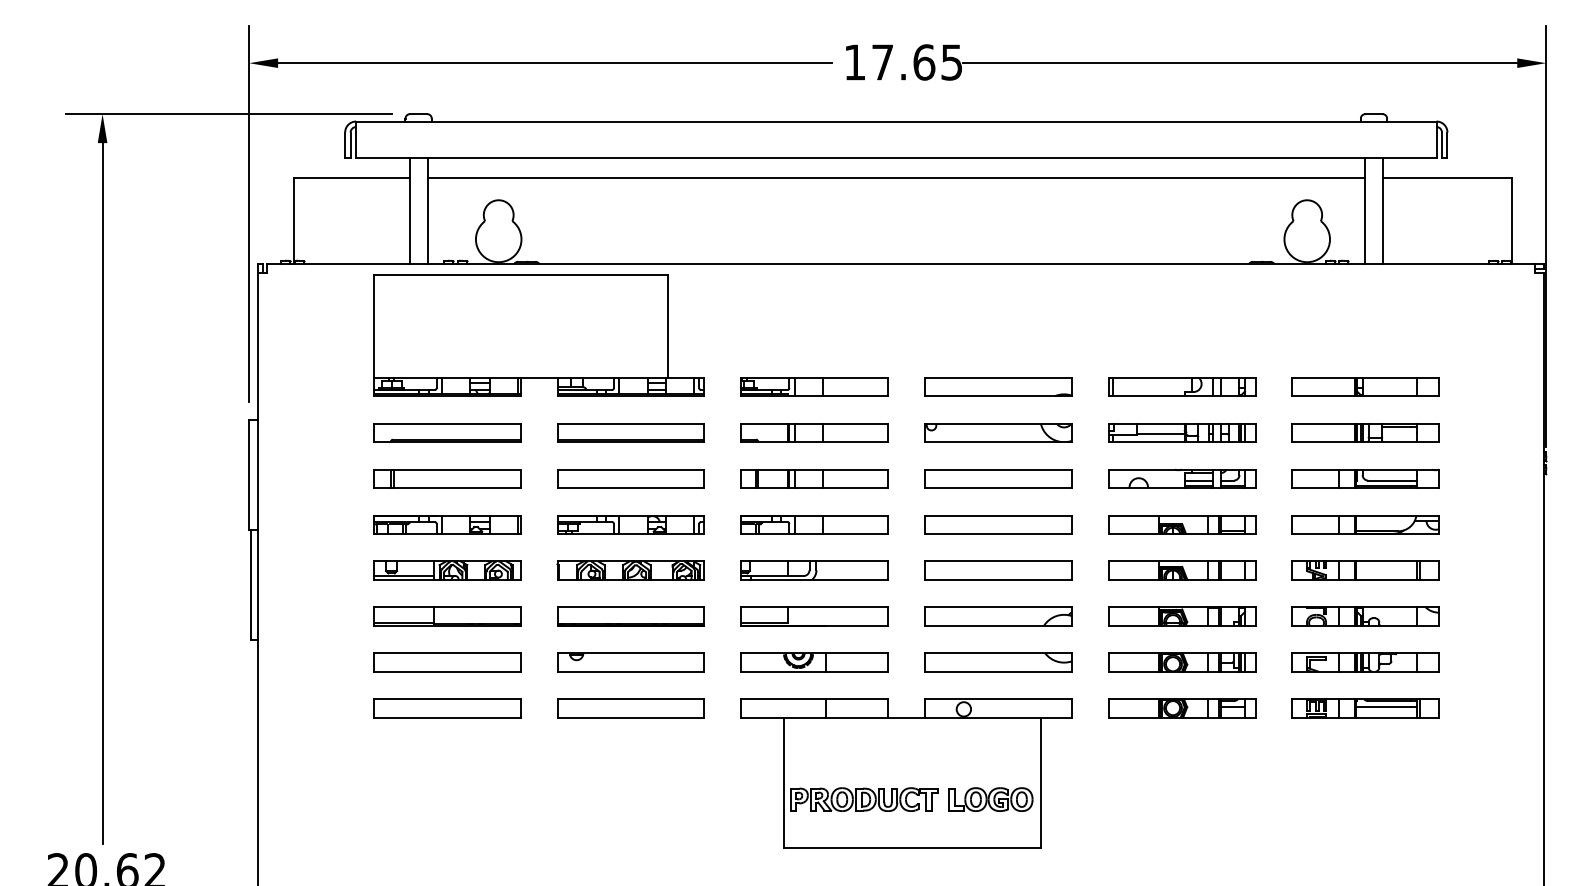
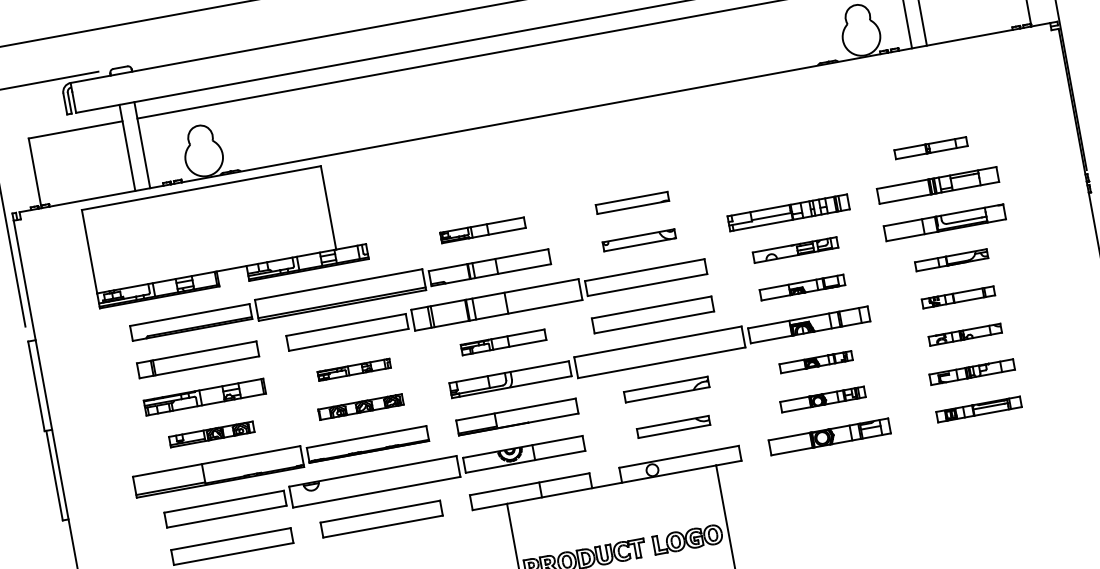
part: (538, 335) -> (224, 234), moved
part: (814, 386) -> (482, 230), size x0.7
part: (998, 386) -> (632, 202), size x0.6
part: (1182, 386) -> (782, 175), removed
part: (1365, 386) -> (930, 147), size x0.6
part: (630, 432) -> (340, 294), size x1.4
part: (998, 432) -> (639, 239), size x0.6
part: (814, 478) -> (496, 304), size x1.4
part: (1182, 478) -> (795, 249), size x0.7
part: (630, 524) -> (353, 369), size x0.6
part: (814, 524) -> (503, 342), size x0.7
part: (1182, 524) -> (802, 287), size x0.7
part: (1365, 524) -> (951, 260), size x0.6
part: (447, 570) -> (211, 434), size x0.7
part: (630, 570) -> (360, 407), size x0.7
part: (998, 570) -> (659, 352), size x1.4
part: (1365, 570) -> (958, 297), size x0.6
part: (447, 616) -> (218, 471), size x1.4
part: (998, 616) -> (666, 389), size x0.7
part: (1182, 616) -> (816, 362), size x0.6
part: (1365, 616) -> (965, 334), size x0.6
part: (630, 662) -> (374, 481), size x1.4
part: (998, 662) -> (673, 426), size x0.6
part: (1182, 662) -> (823, 399), size x0.7
part: (1365, 662) -> (972, 372), size x0.7
part: (1365, 708) -> (978, 409), size x0.7

